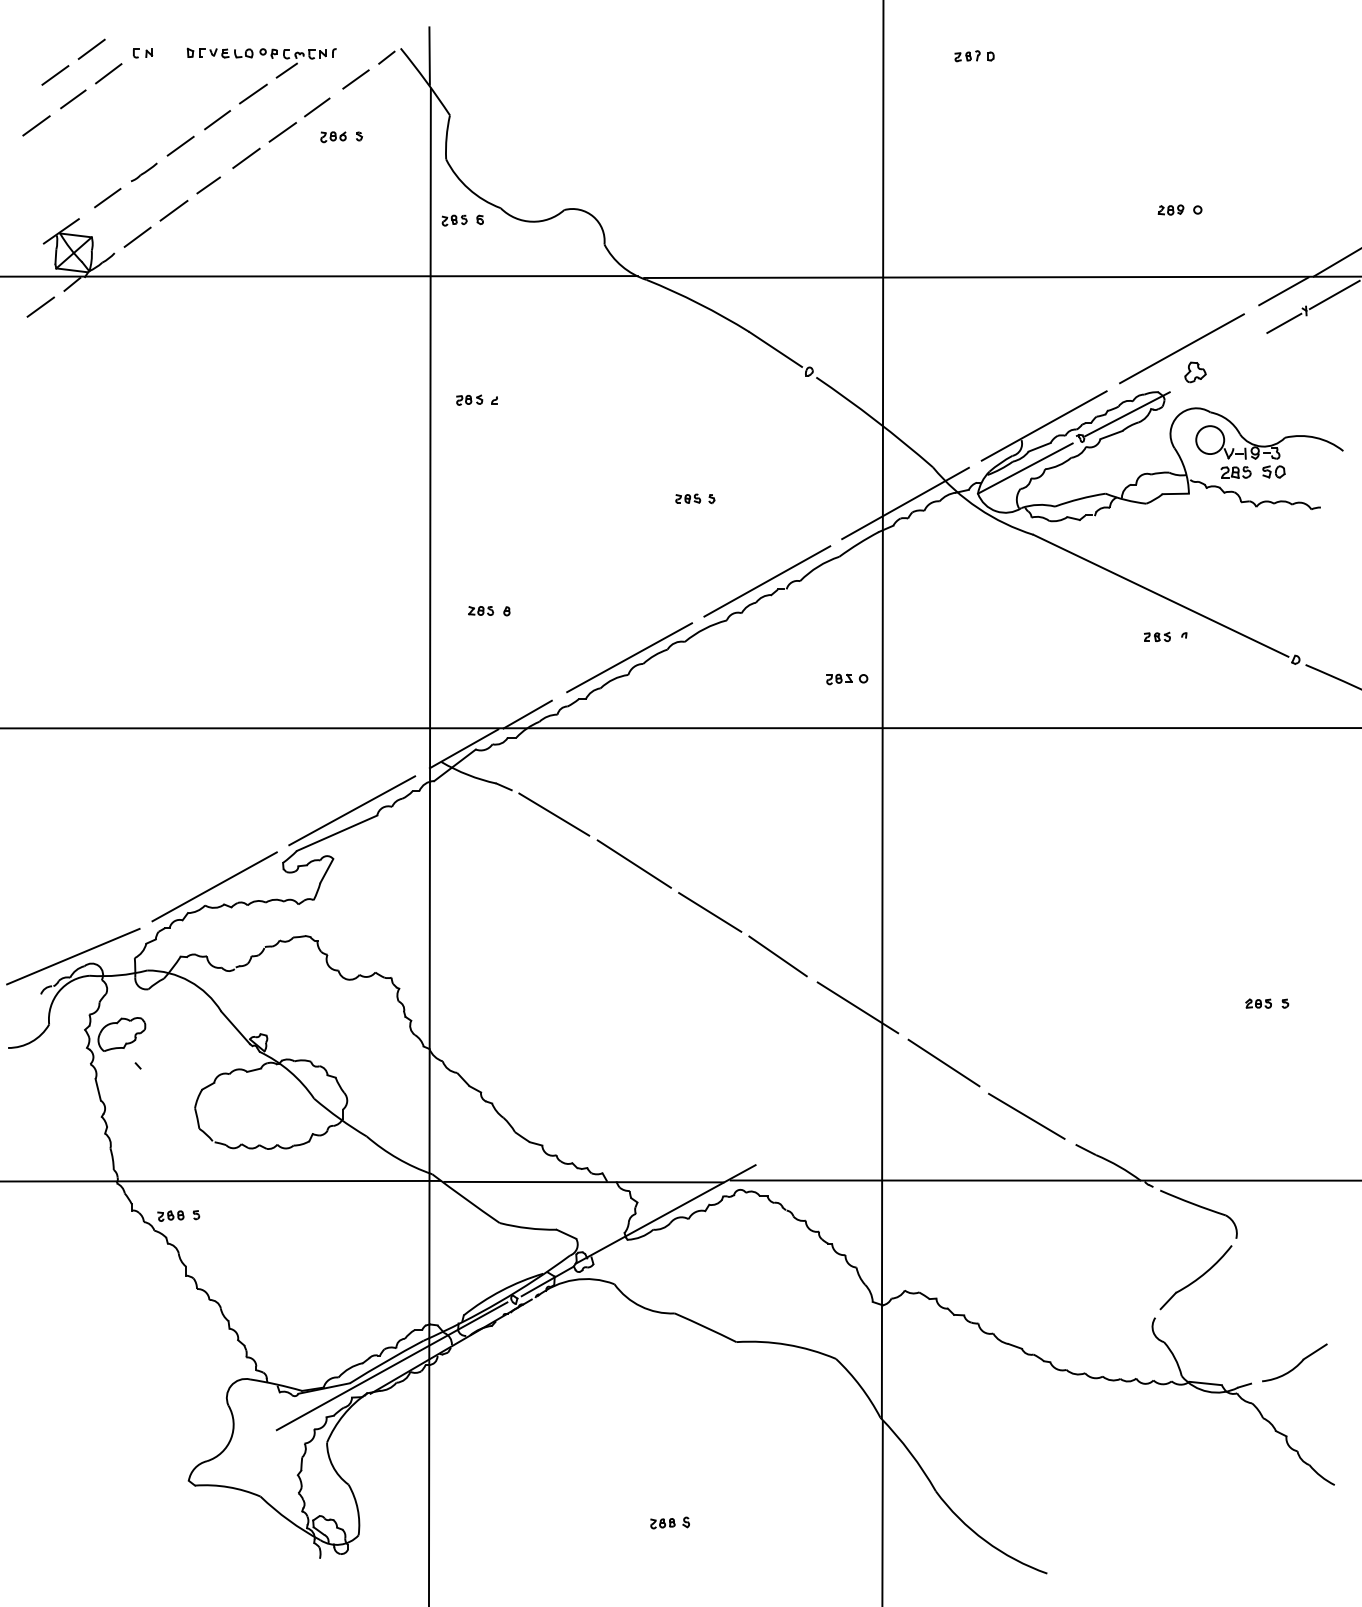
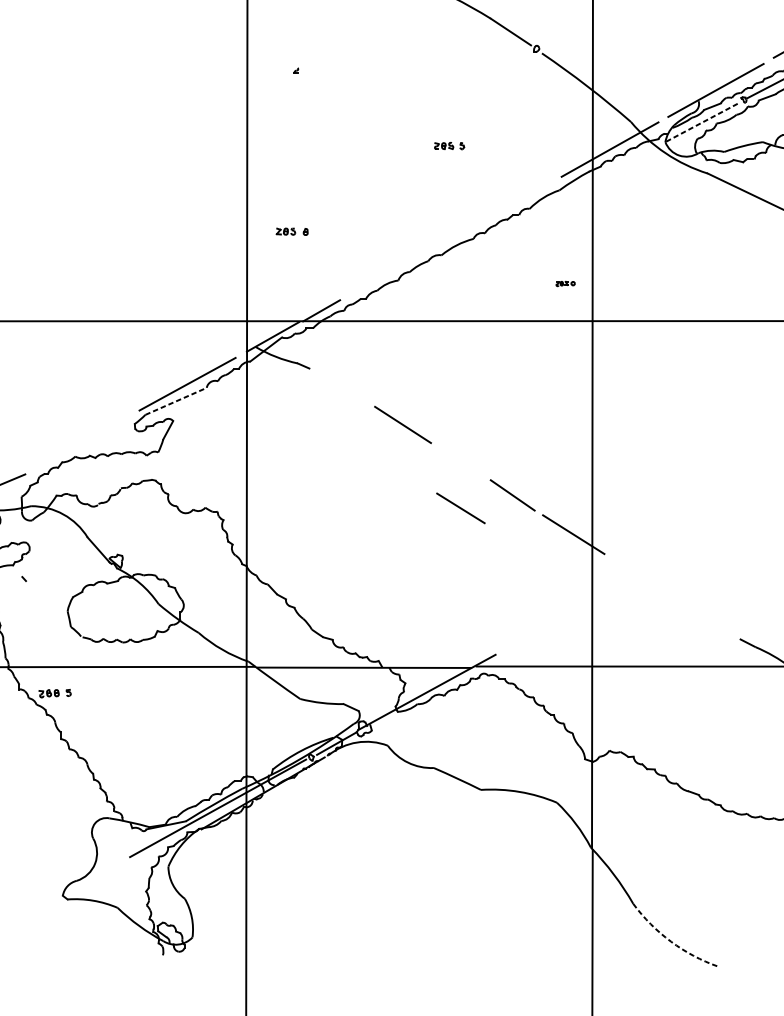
part: (469, 399) -> (277, 70), removed
line: (1025, 468) -> (701, 122), solid -> dashed
line: (767, 581) -> (504, 209), removed
line: (629, 657) -> (399, 267), removed
part: (847, 679) -> (565, 284), size x0.6
line: (554, 814) -> (342, 387), removed
line: (337, 833) -> (176, 401), solid -> dashed
line: (214, 886) -> (82, 442), removed
line: (710, 912) -> (461, 508), moved
line: (943, 1062) -> (639, 576), removed
line: (1026, 1115) -> (702, 616), removed
part: (669, 1522) -> (429, 927), removed
arc: (985, 1540) -> (671, 941), solid -> dashed

